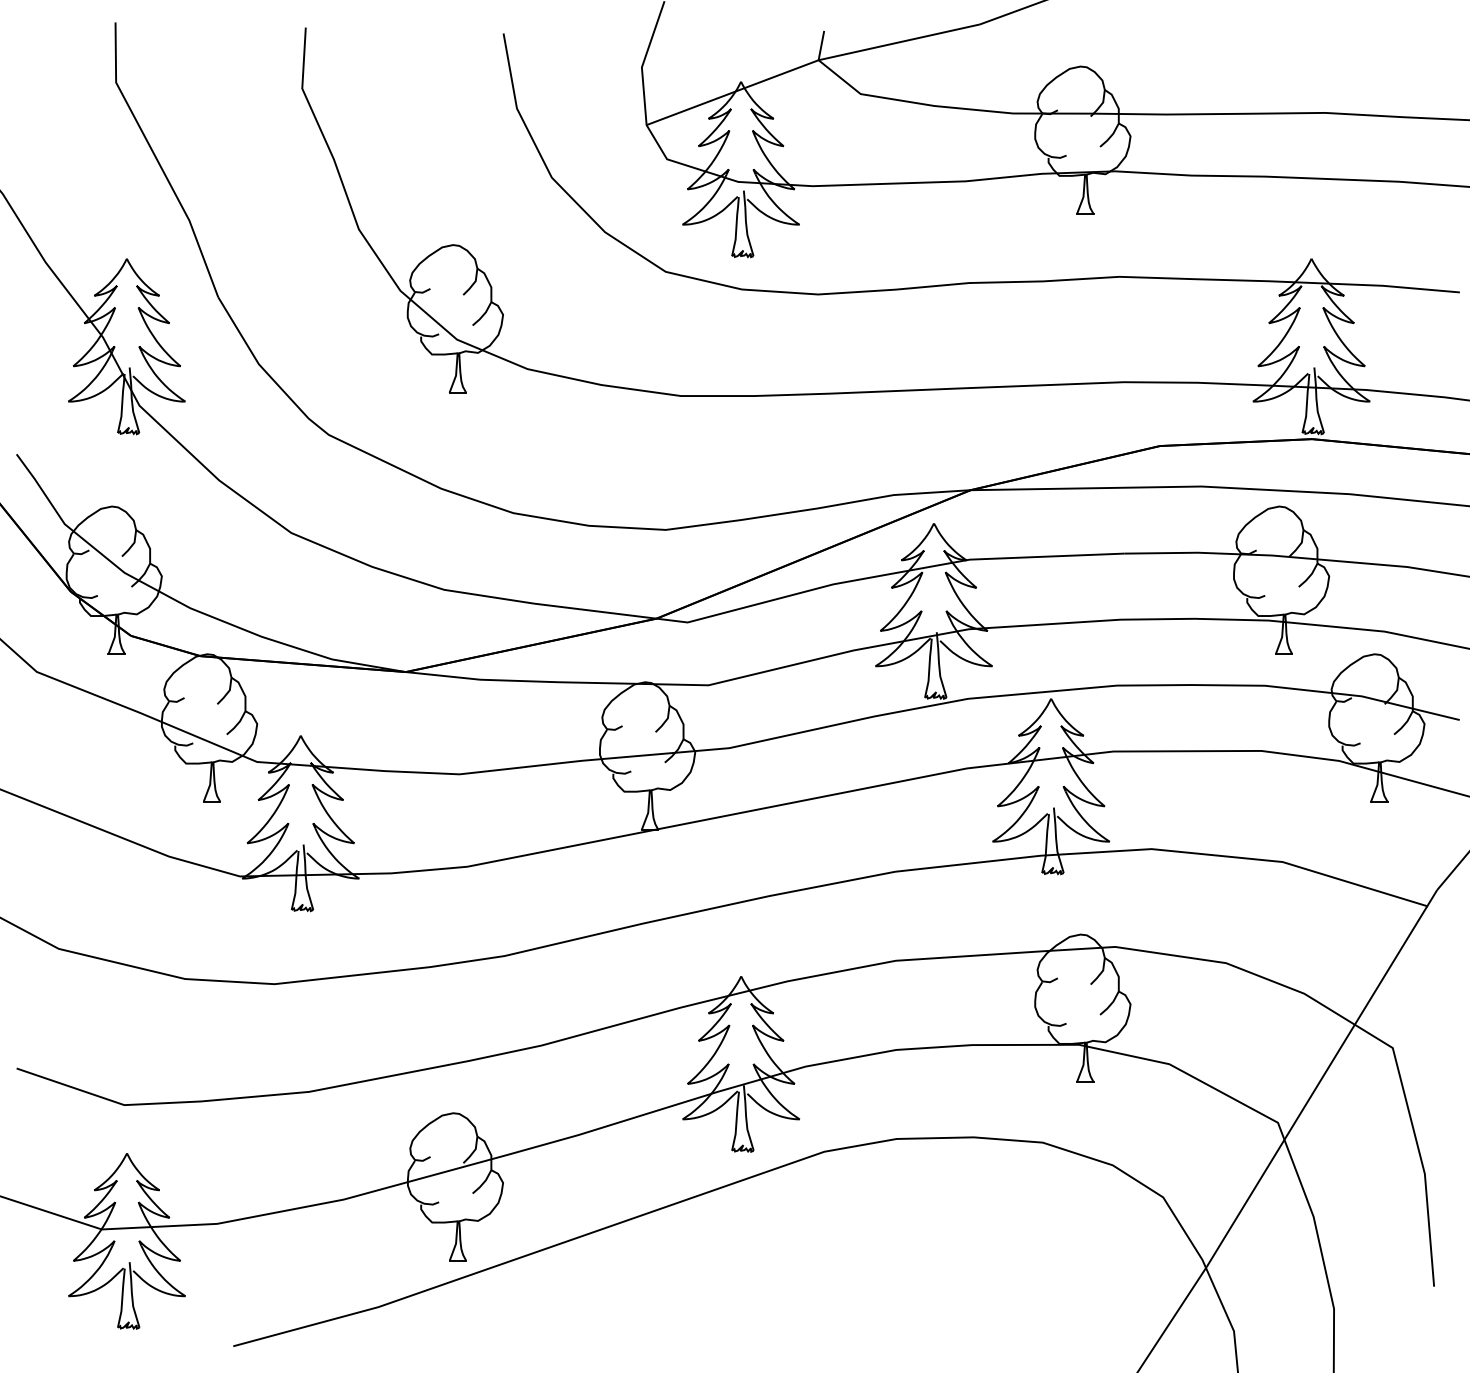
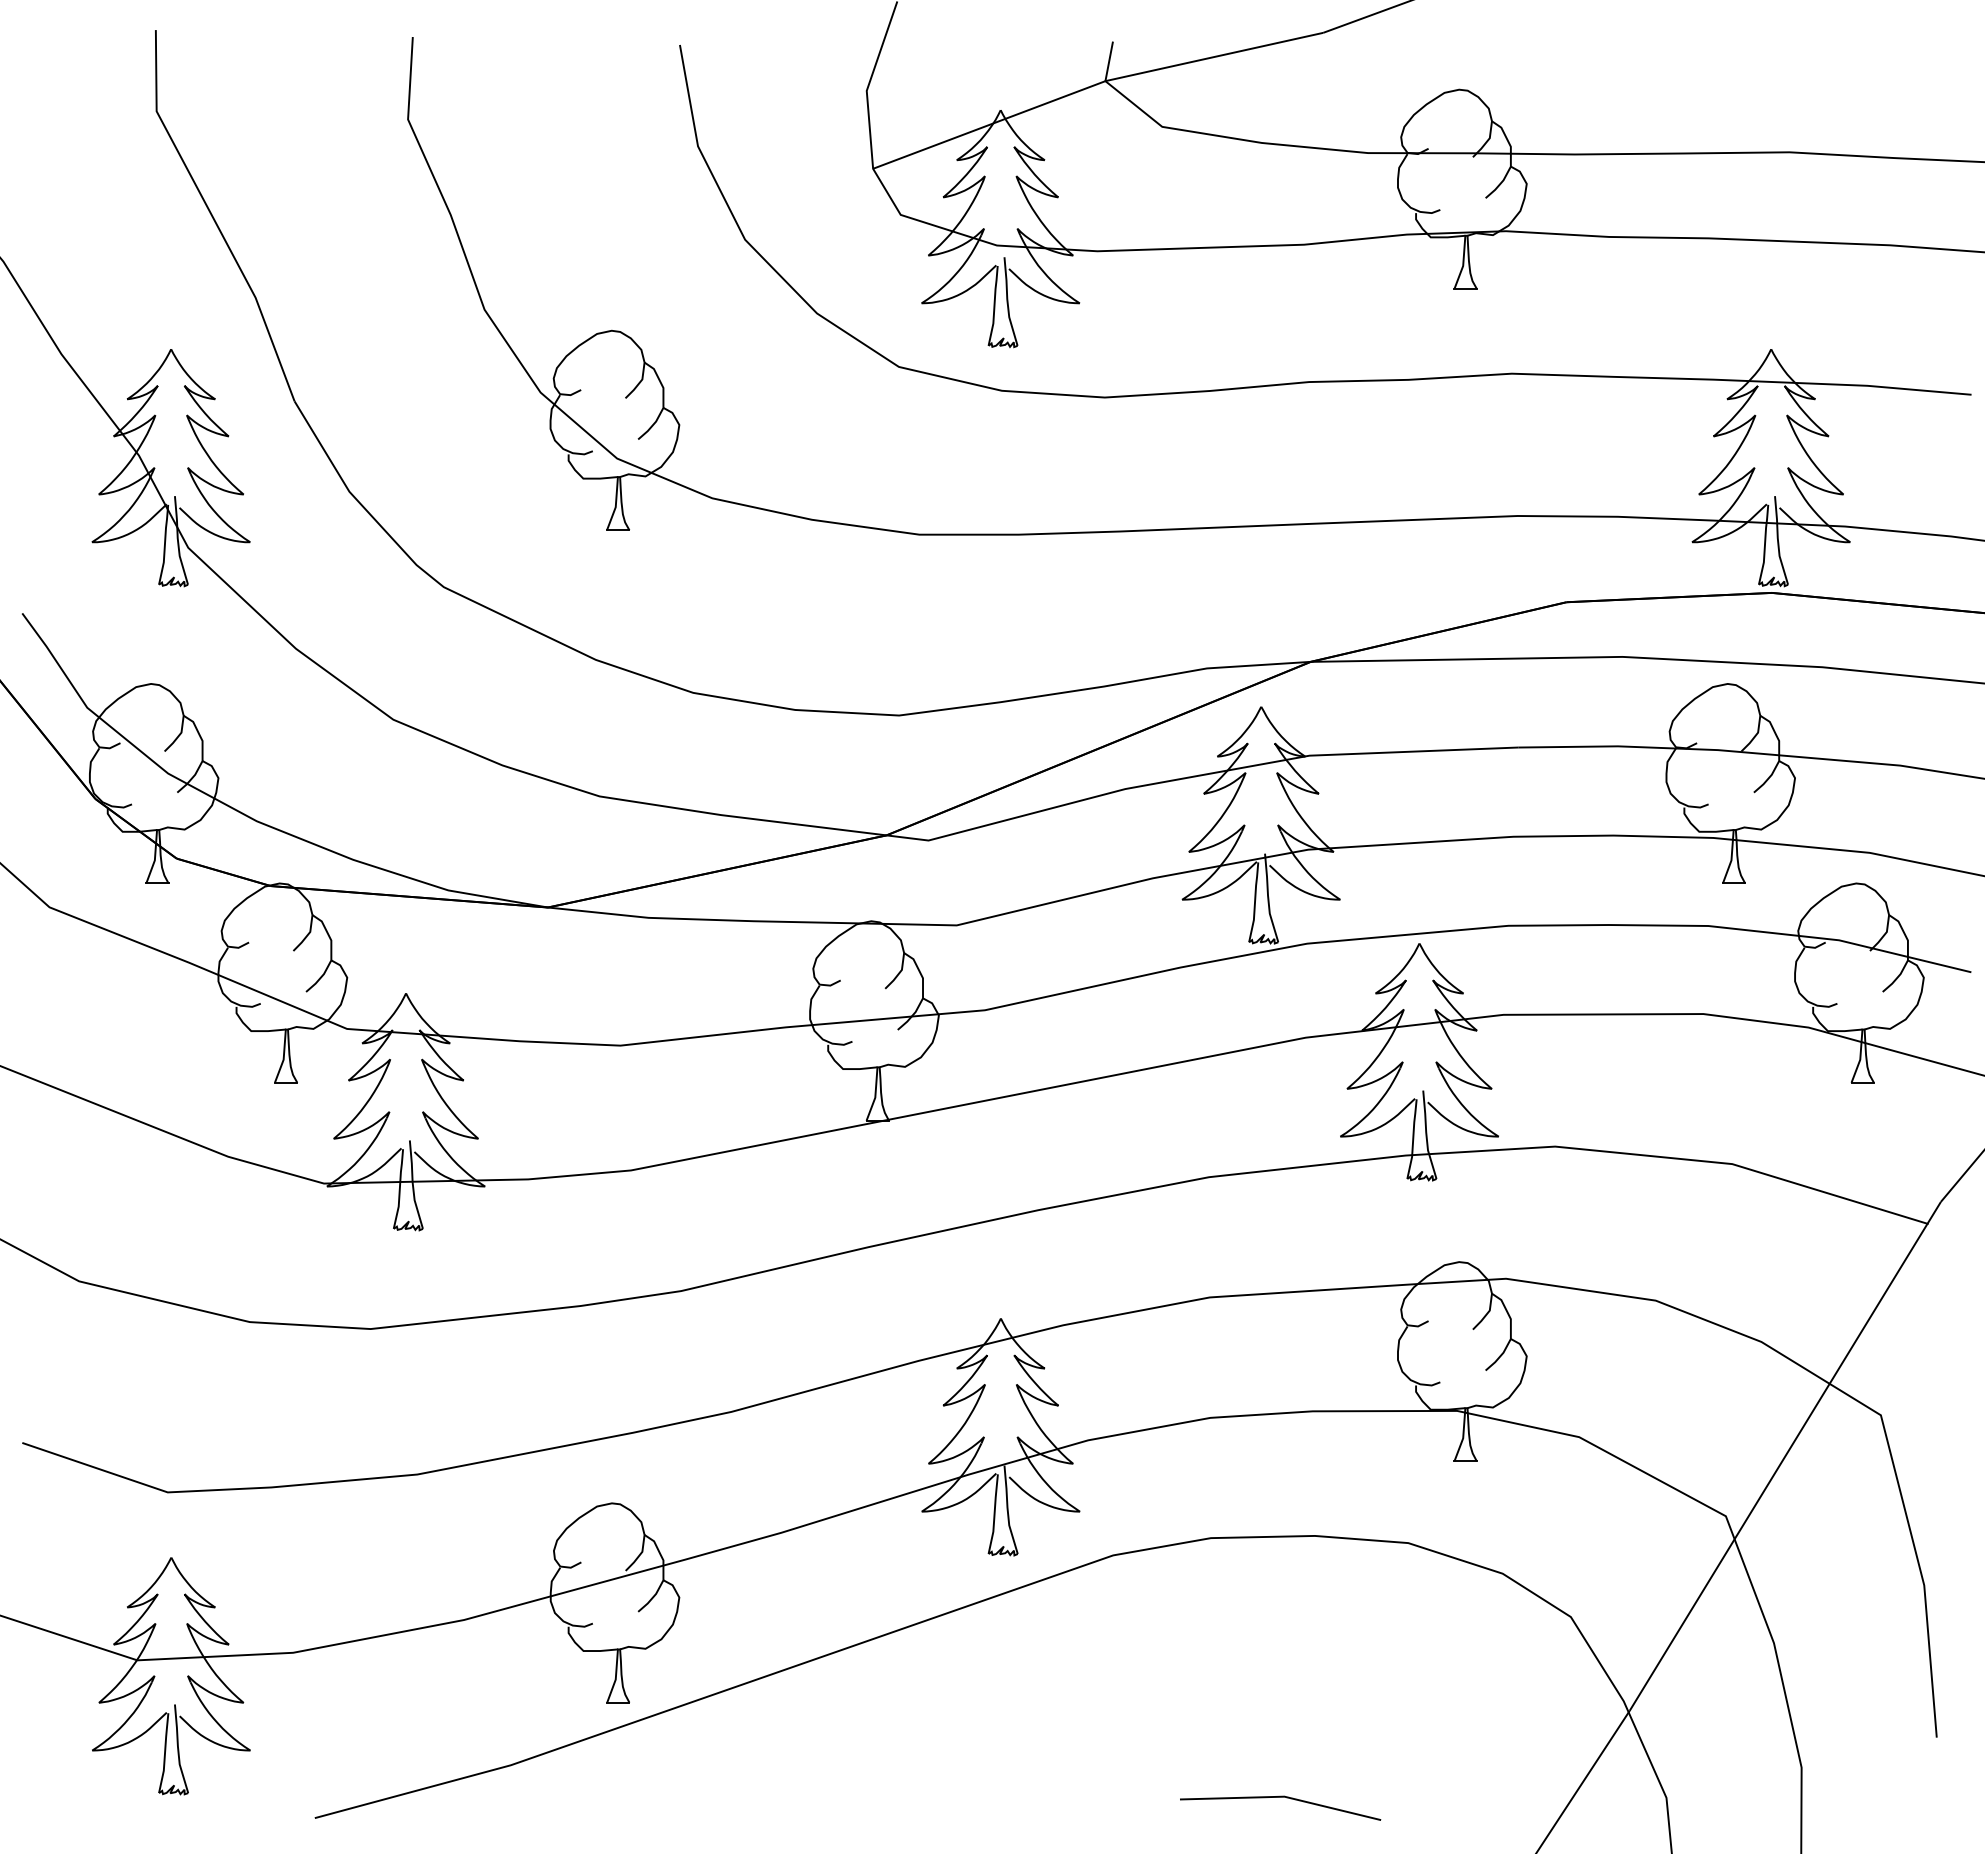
line: (948, 1331) -> (1280, 1797), added

